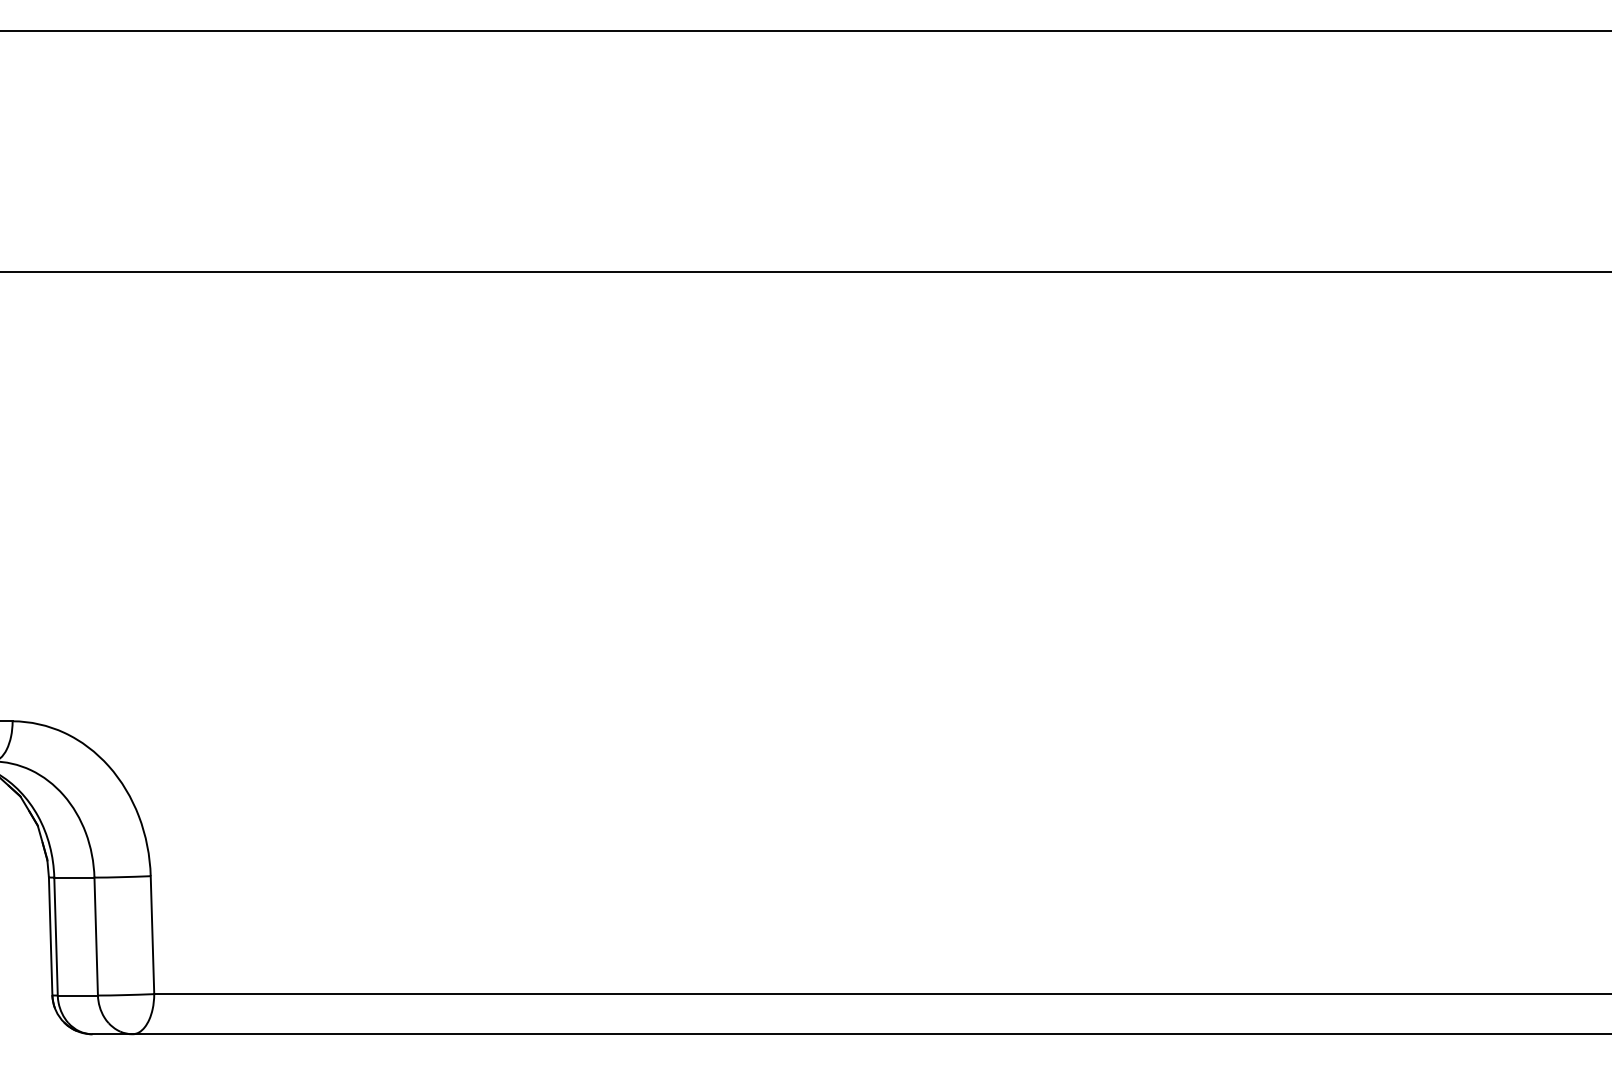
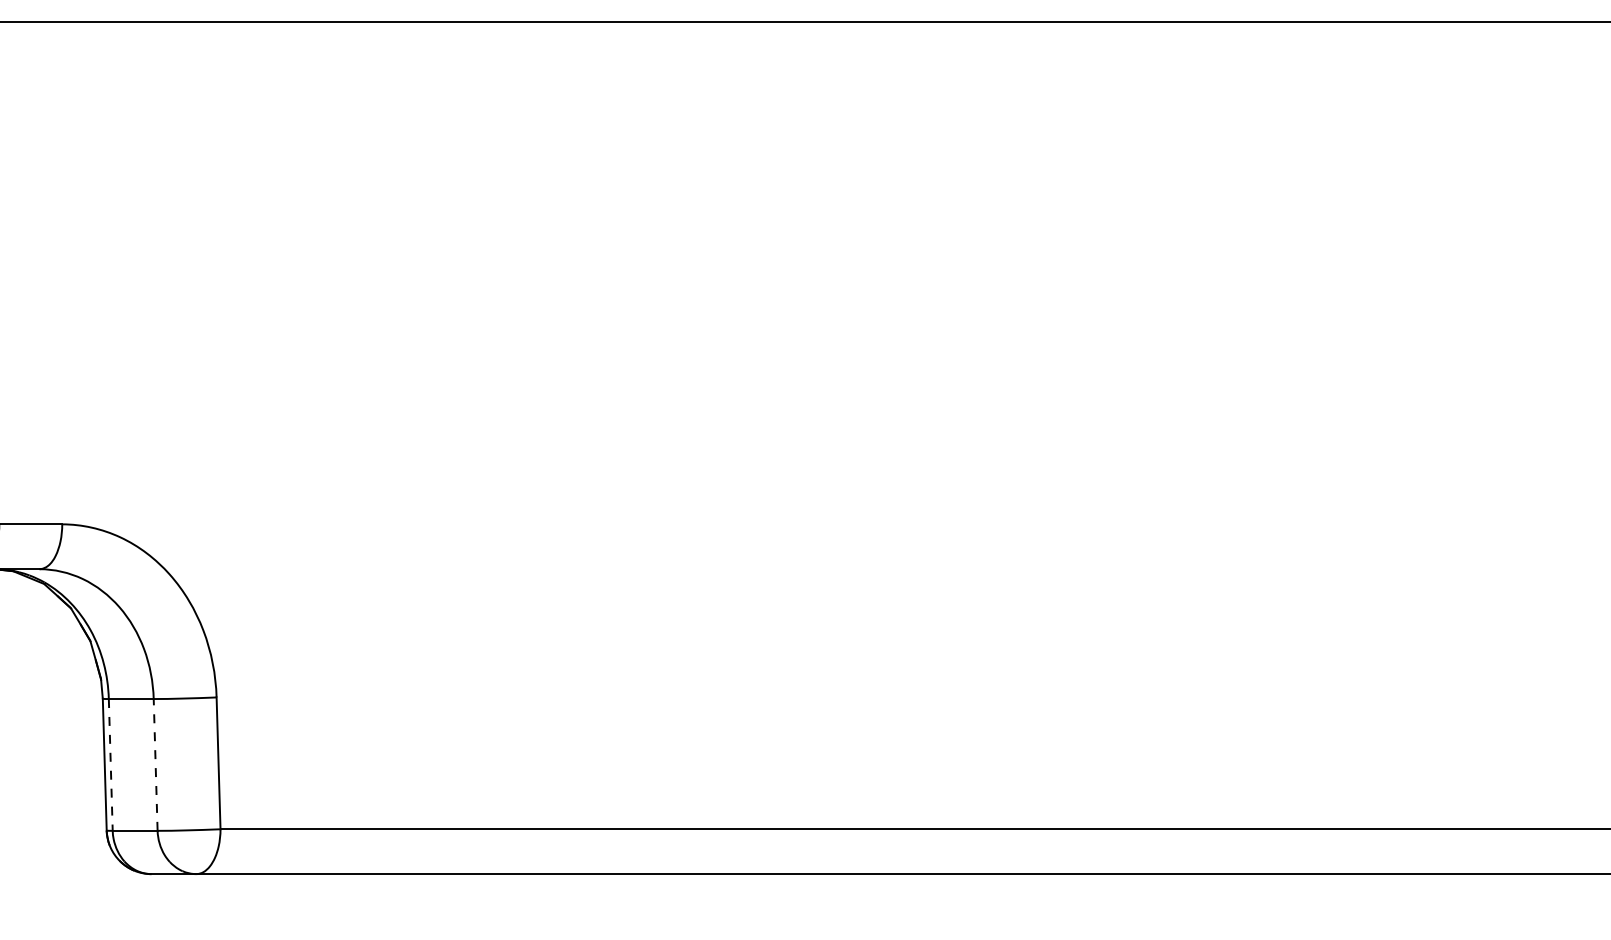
line: (56, 936) -> (111, 764), solid -> dashed
line: (96, 936) -> (155, 764), solid -> dashed

